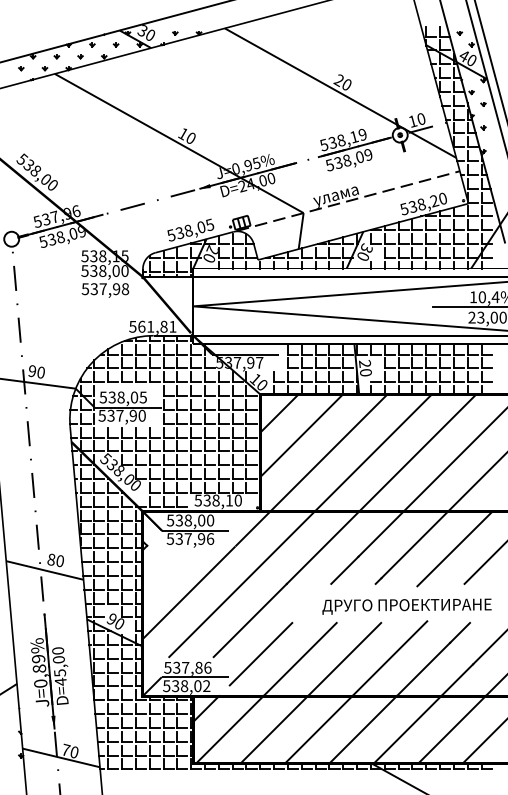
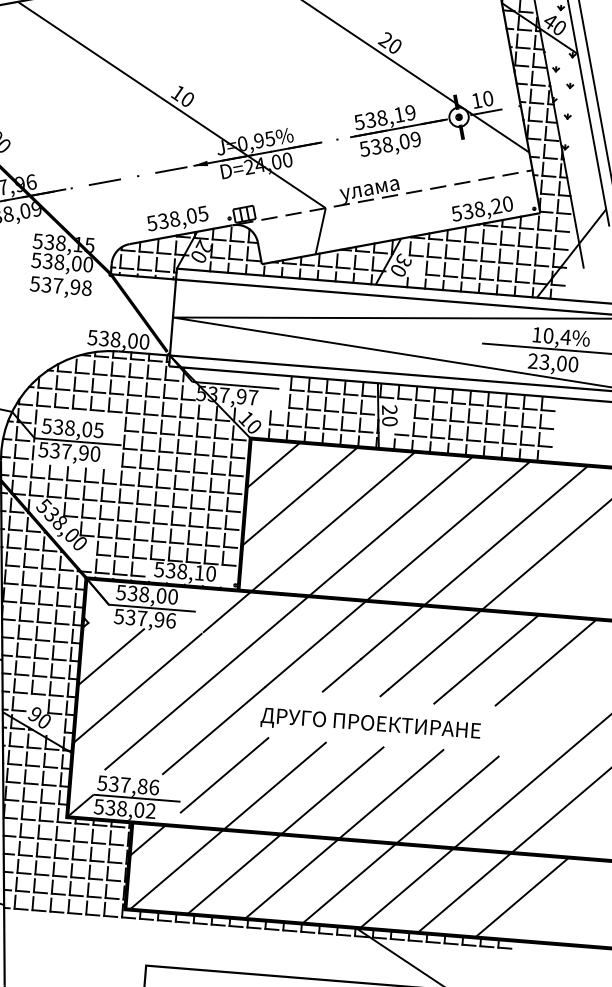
text: (157, 326) -> (124, 339), 561,81 -> 538,00
line: (166, 570) -> (110, 657), added
text: (406, 606) -> (370, 724), moved

